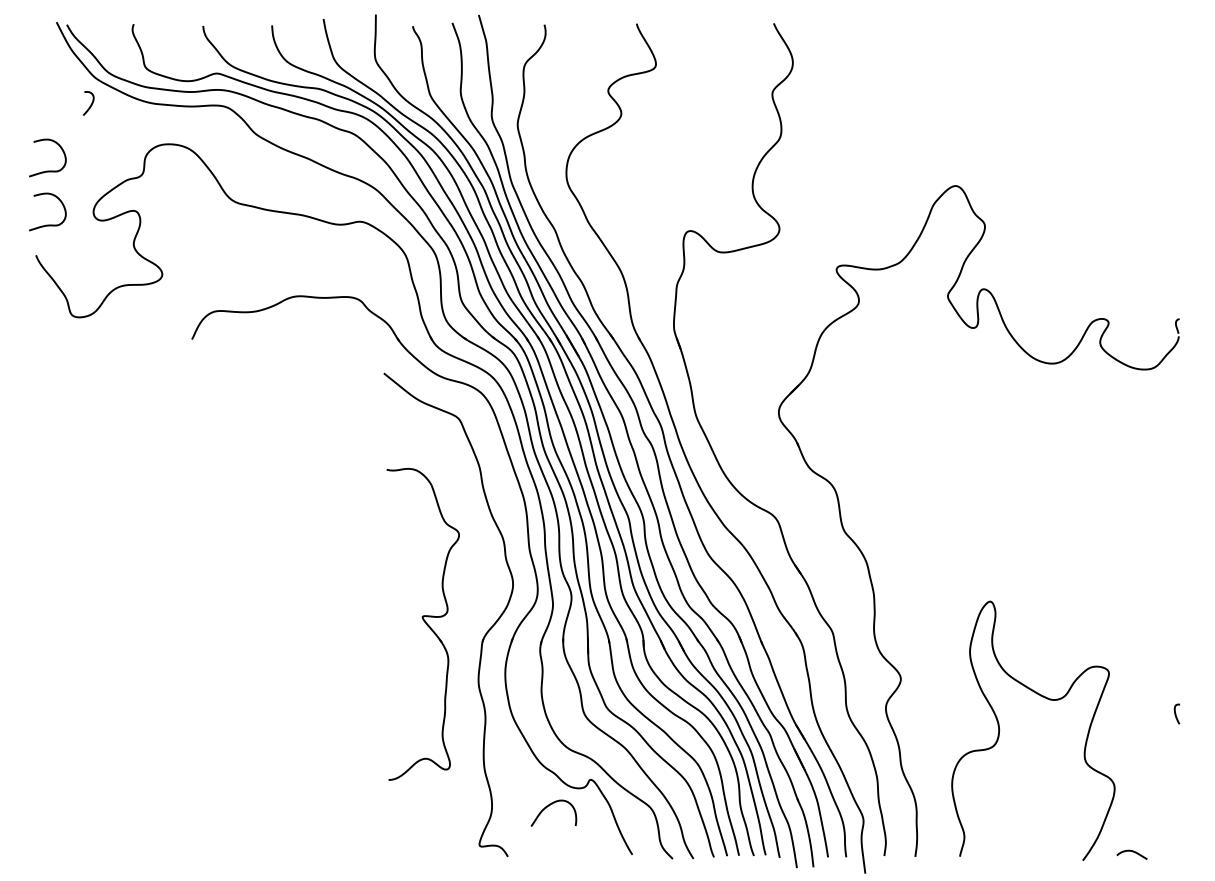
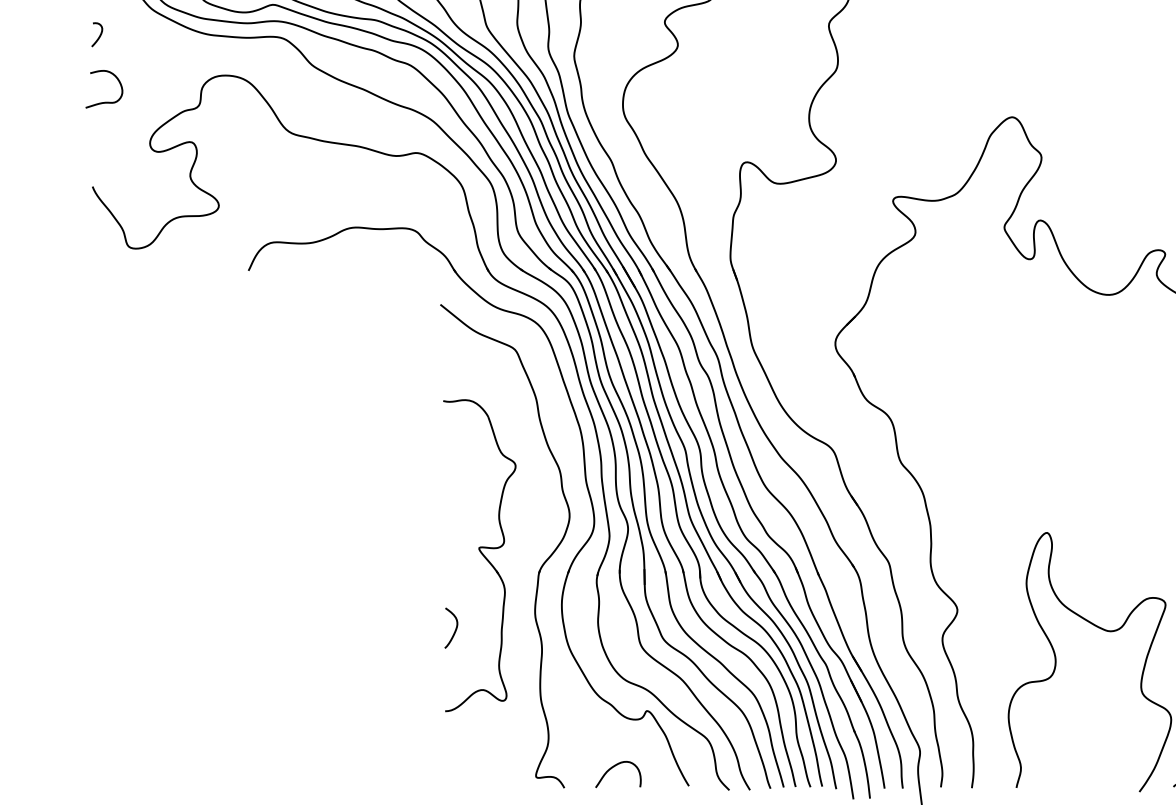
curve: (90, 104) -> (99, 35), moved
curve: (47, 224) -> (104, 155), removed
curve: (398, 698) -> (455, 629), added
curve: (549, 806) -> (614, 767), moved

